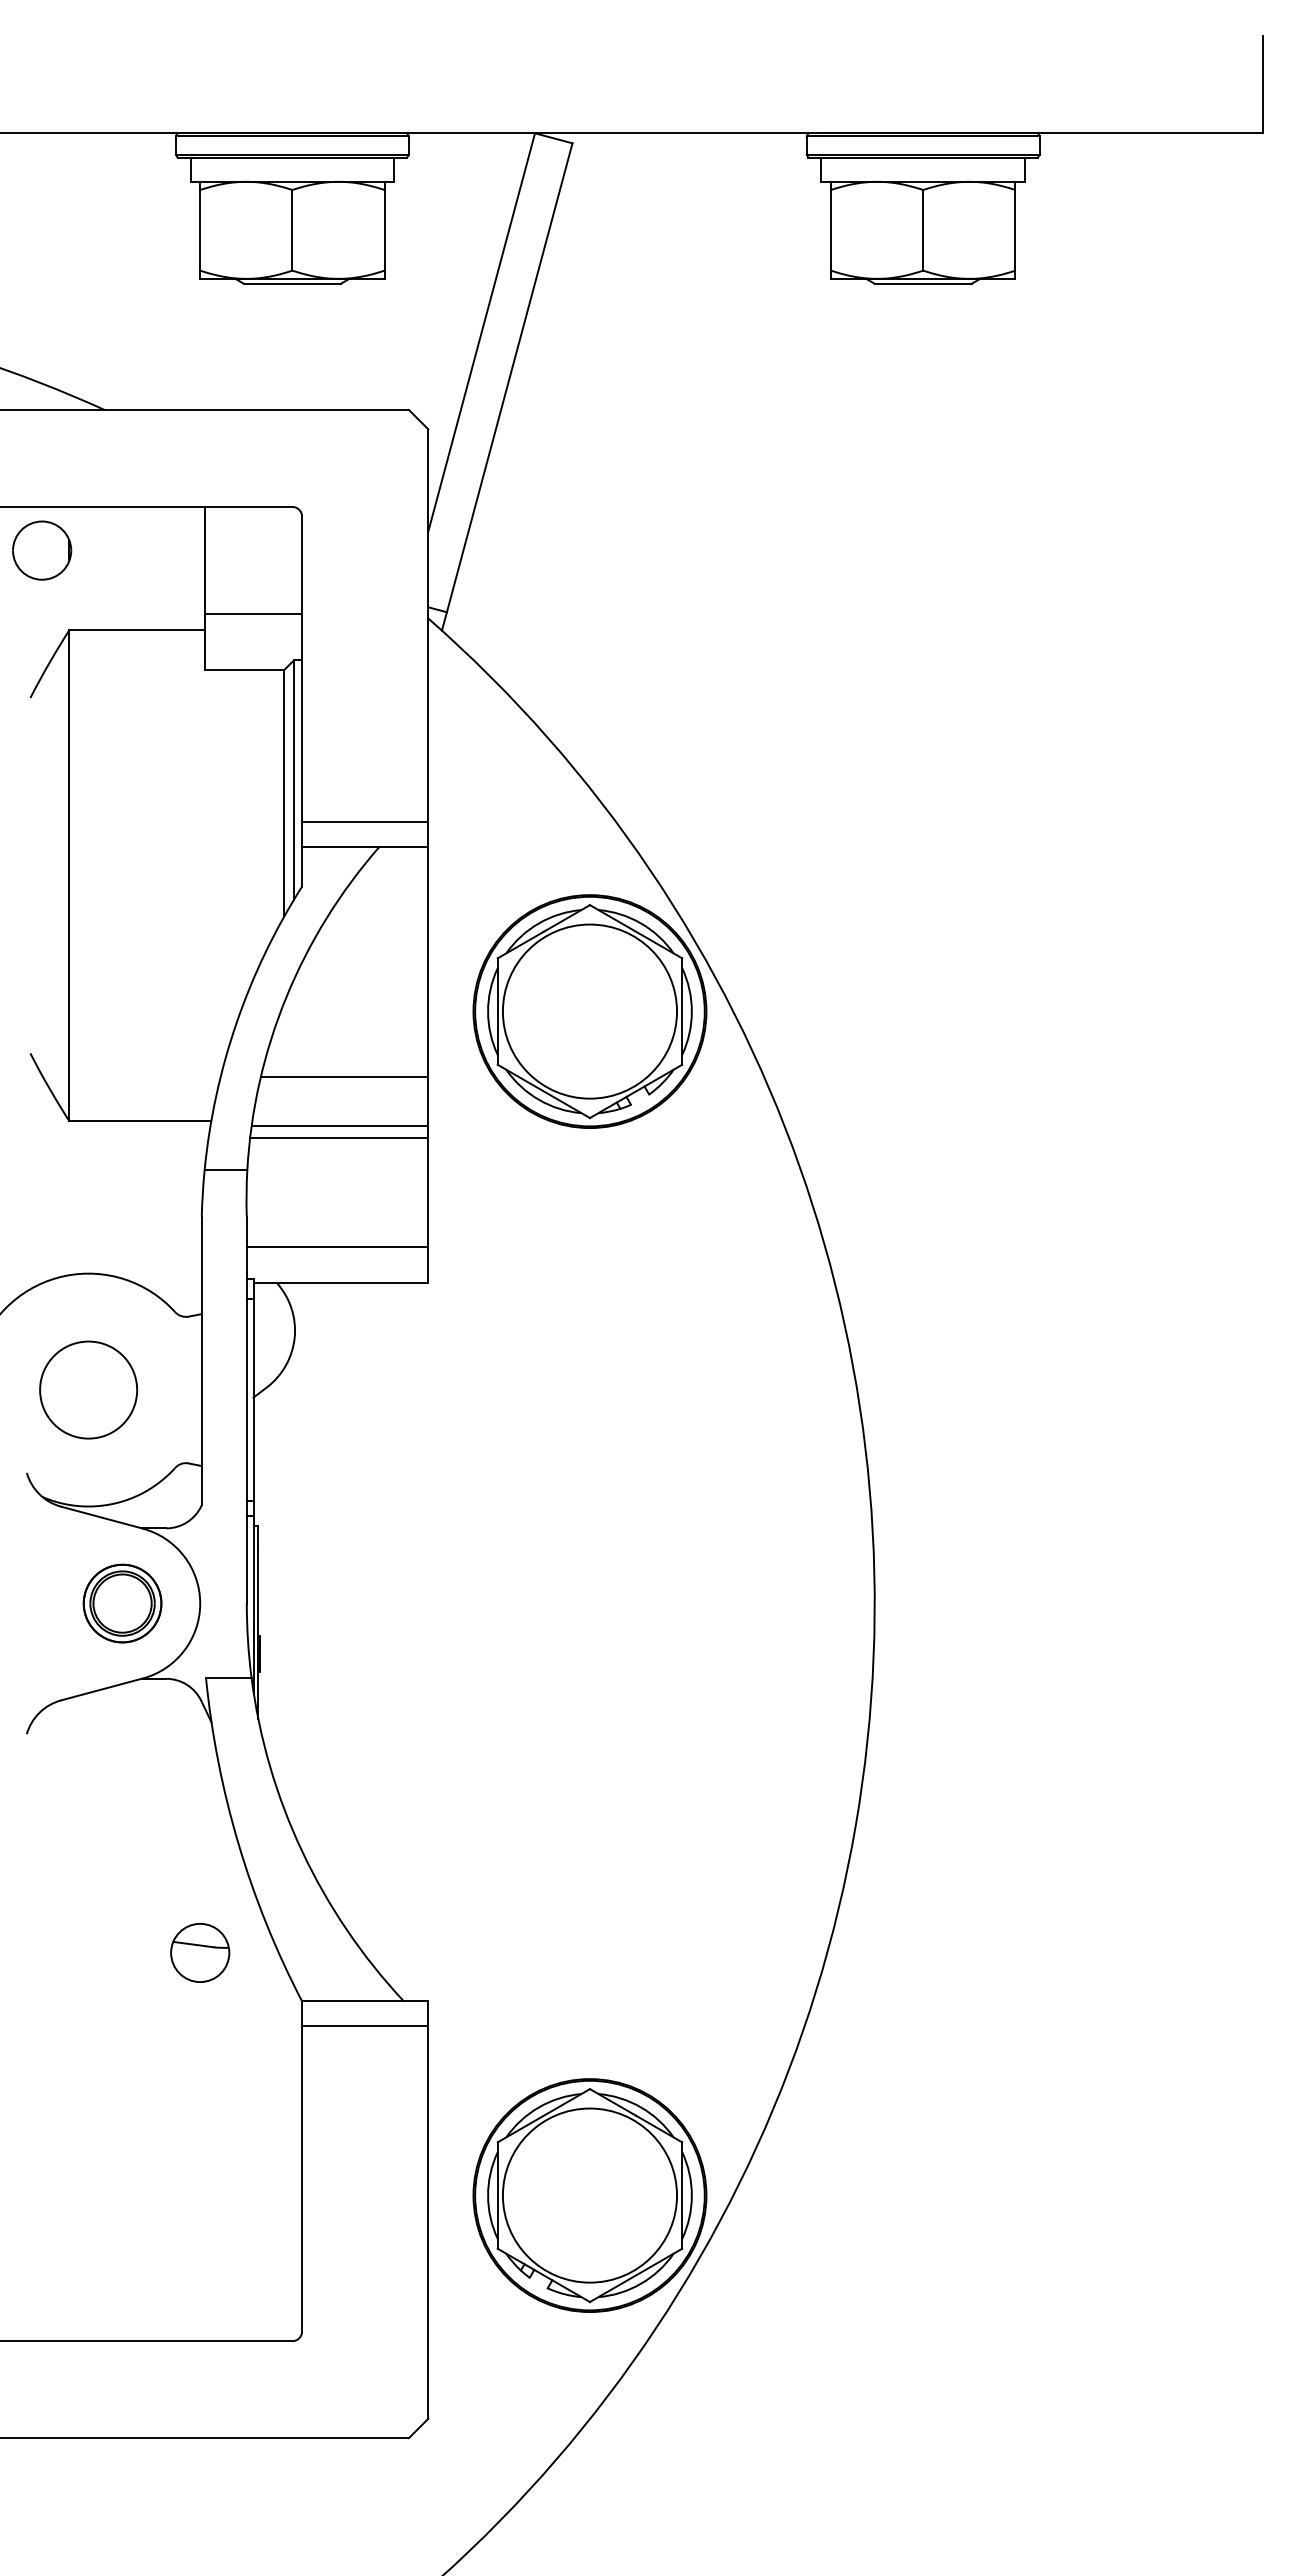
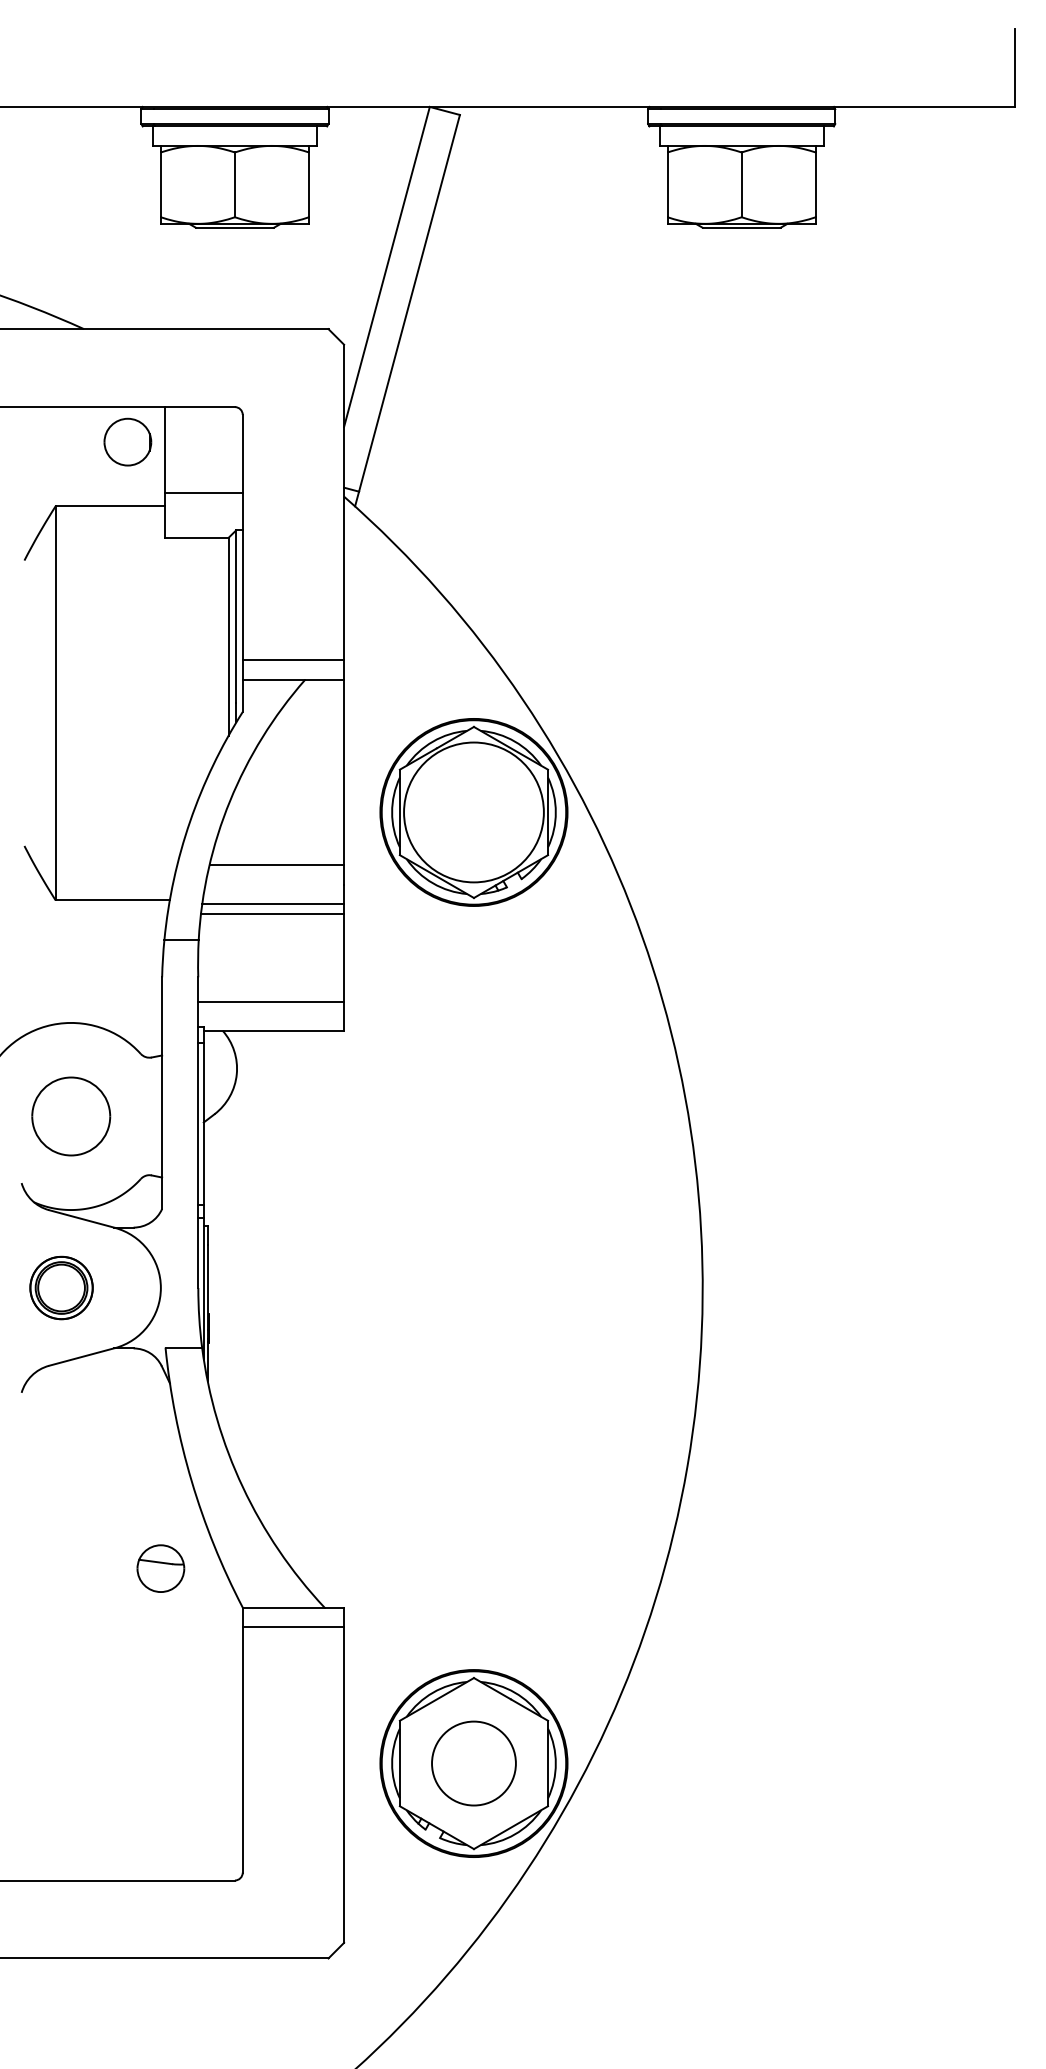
part: (42, 550) -> (128, 442), moved
part: (122, 1603) -> (61, 1287), moved
circle: (589, 2195) -> (473, 1763), size x0.6

